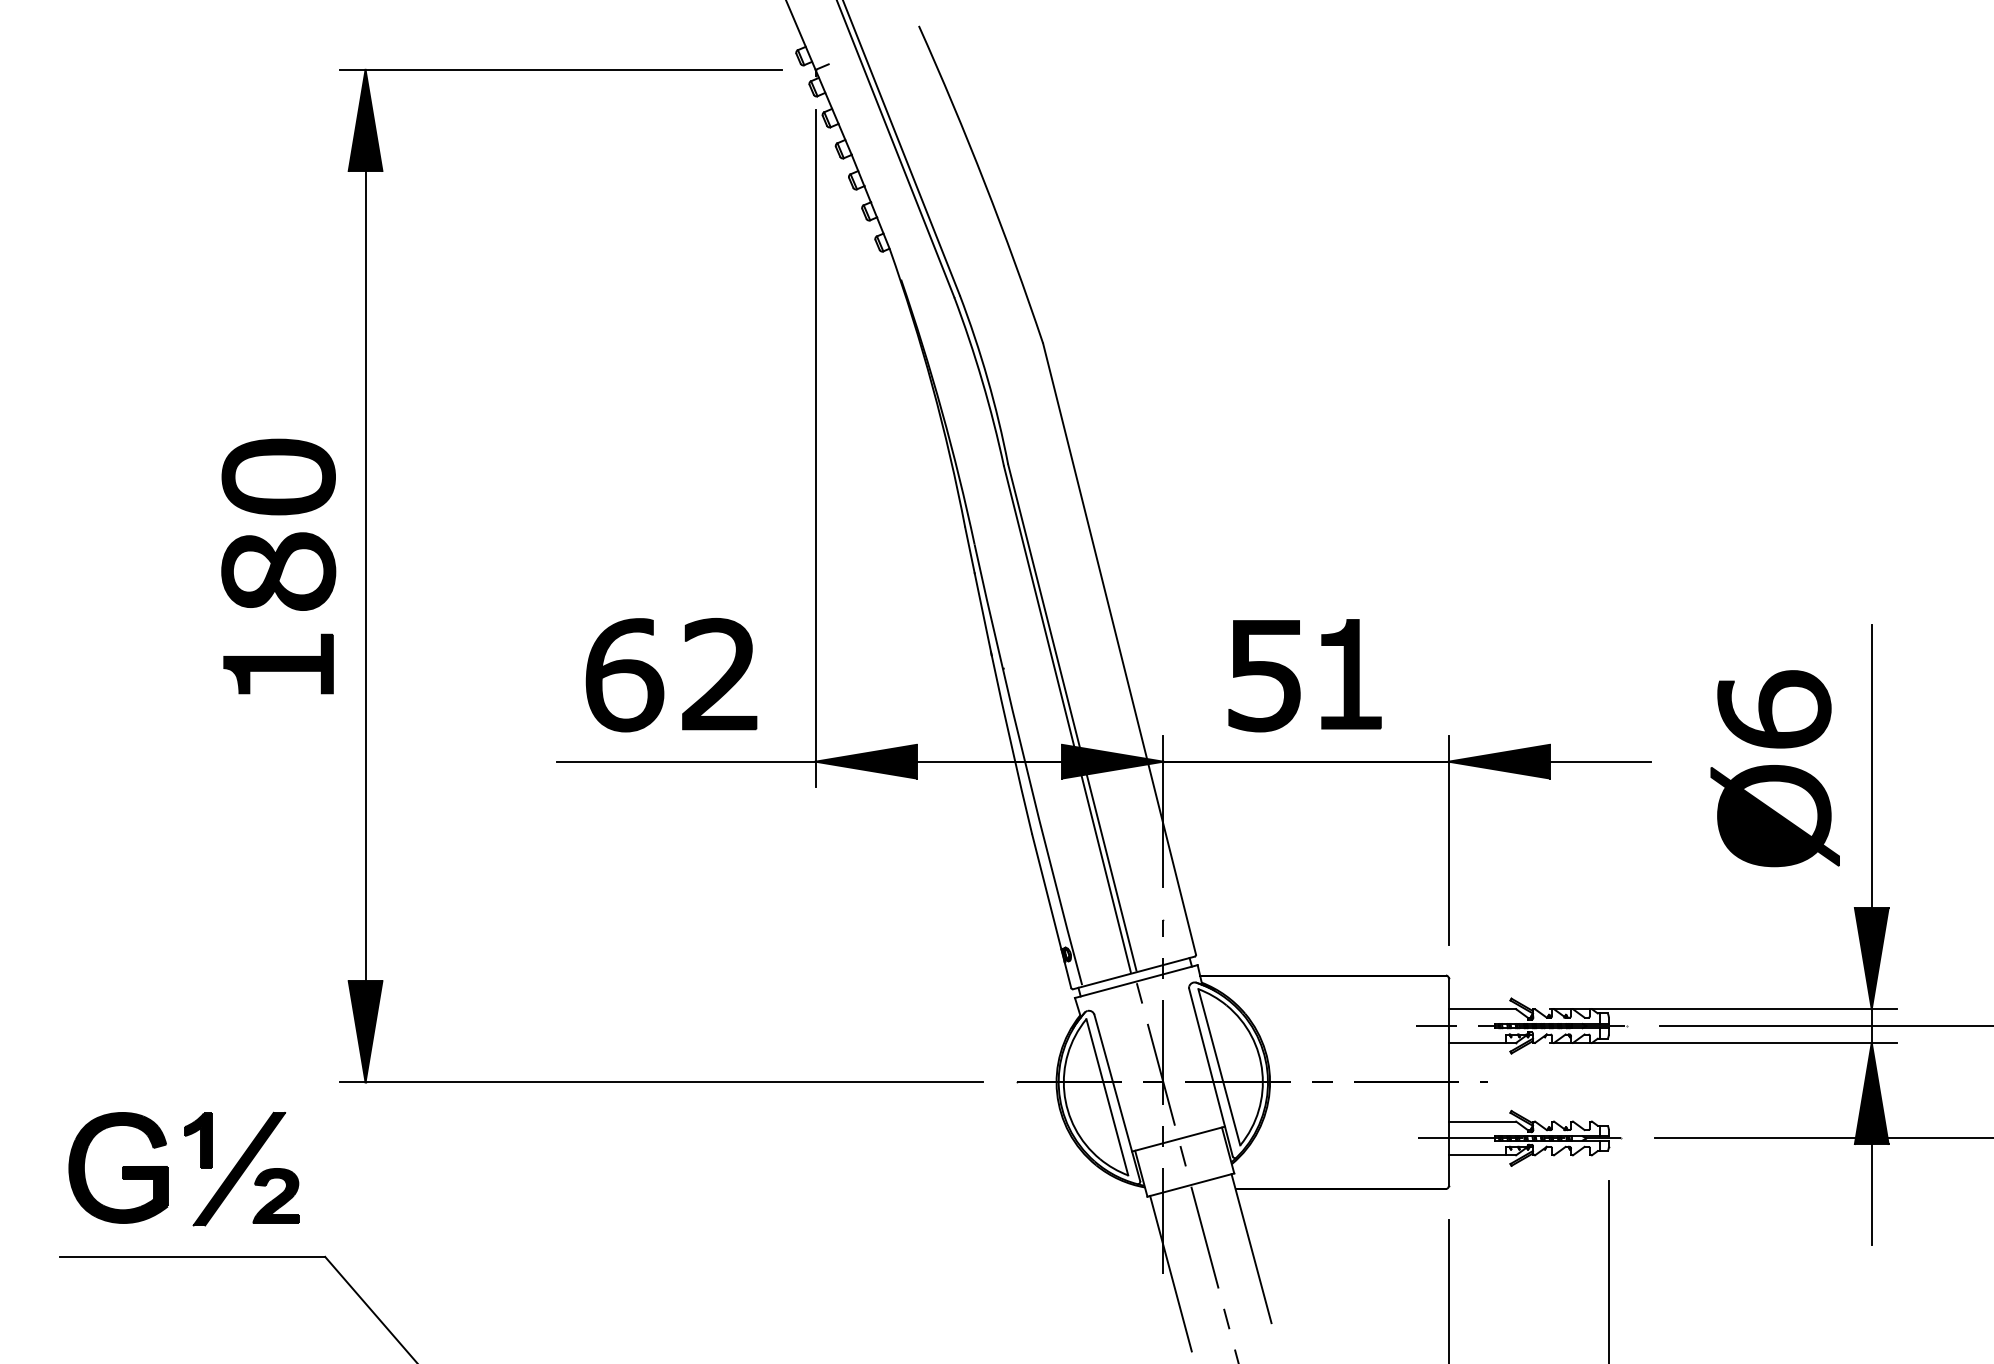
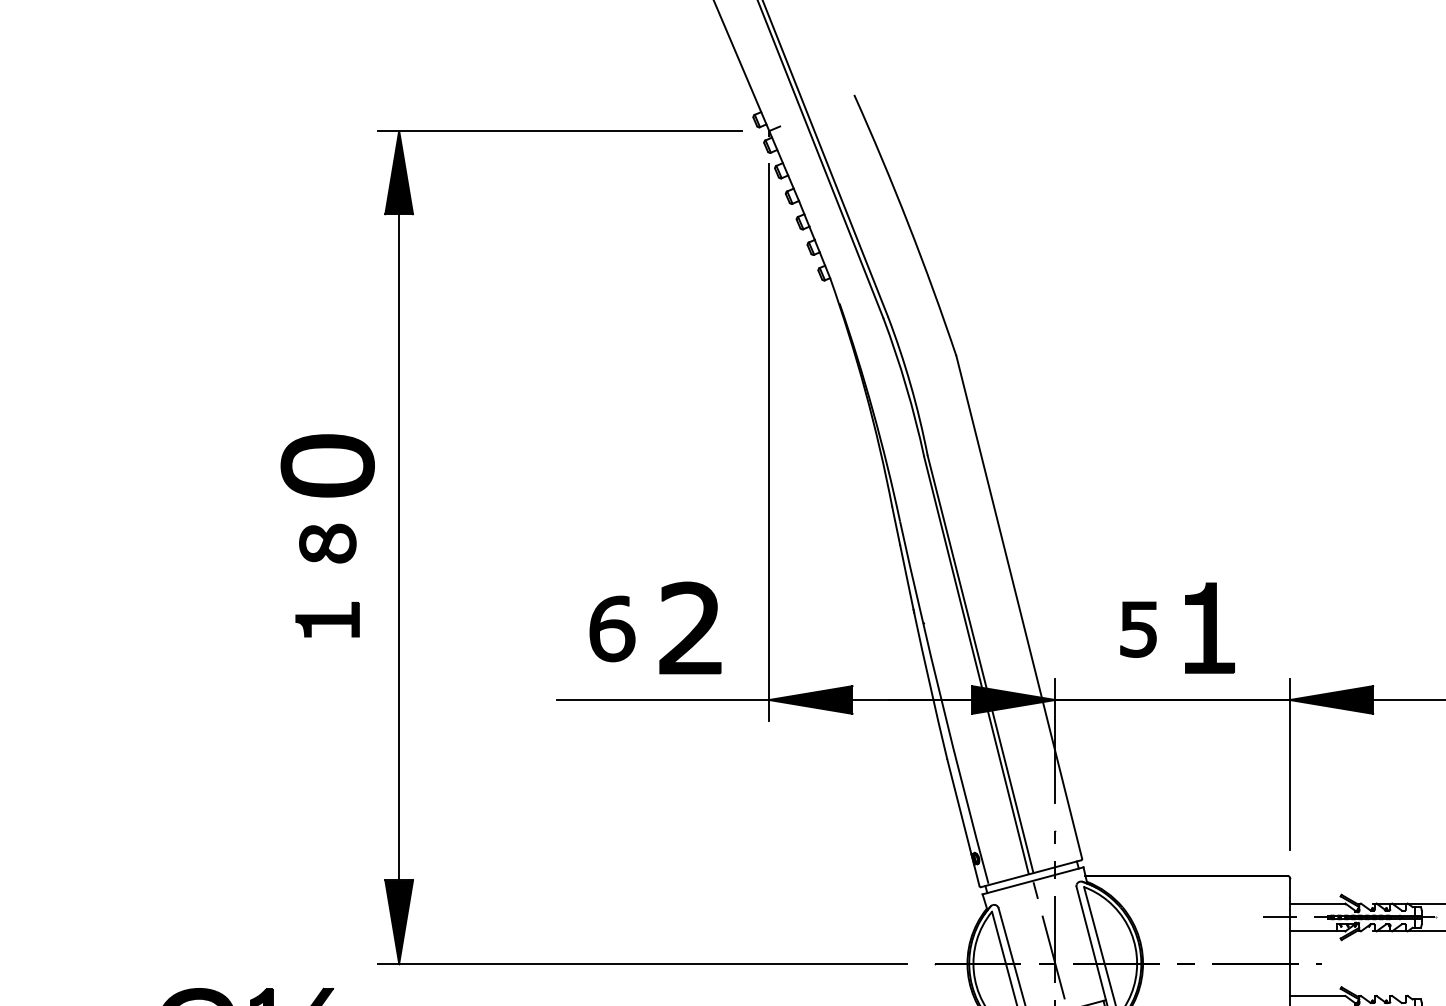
part: (278, 571) -> (327, 543), size x0.6
part: (278, 663) -> (327, 619), size x0.7
part: (624, 675) -> (612, 629), size x0.7
part: (1264, 676) -> (1138, 629), size x0.6

